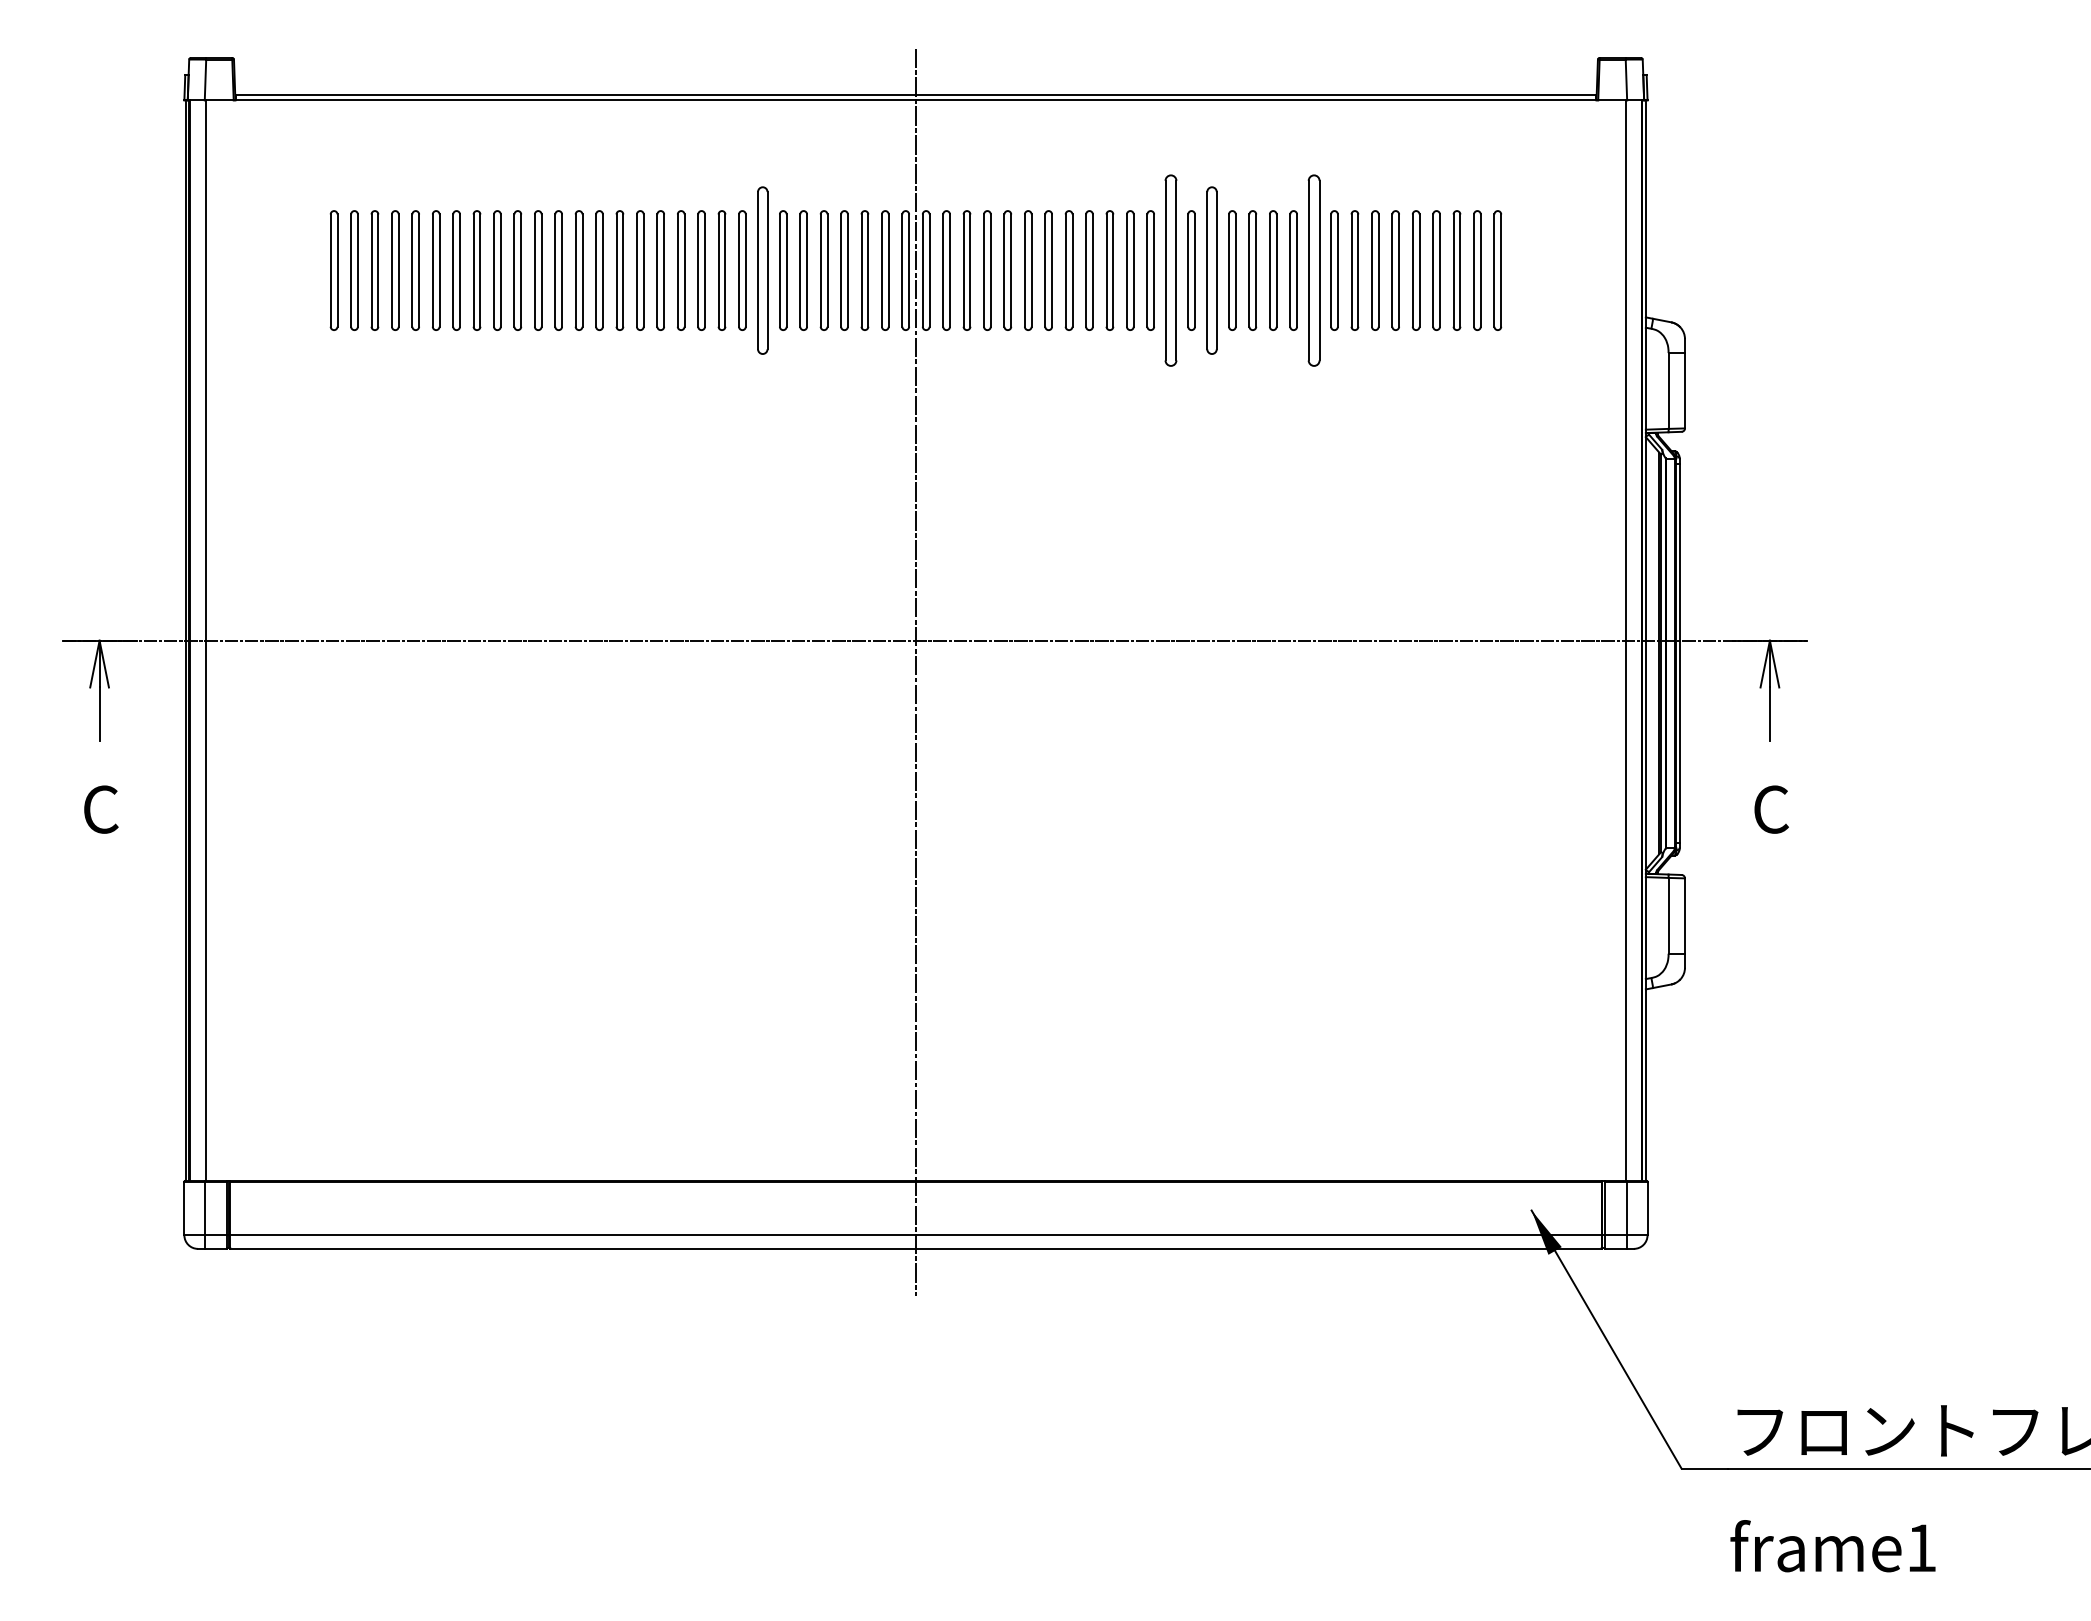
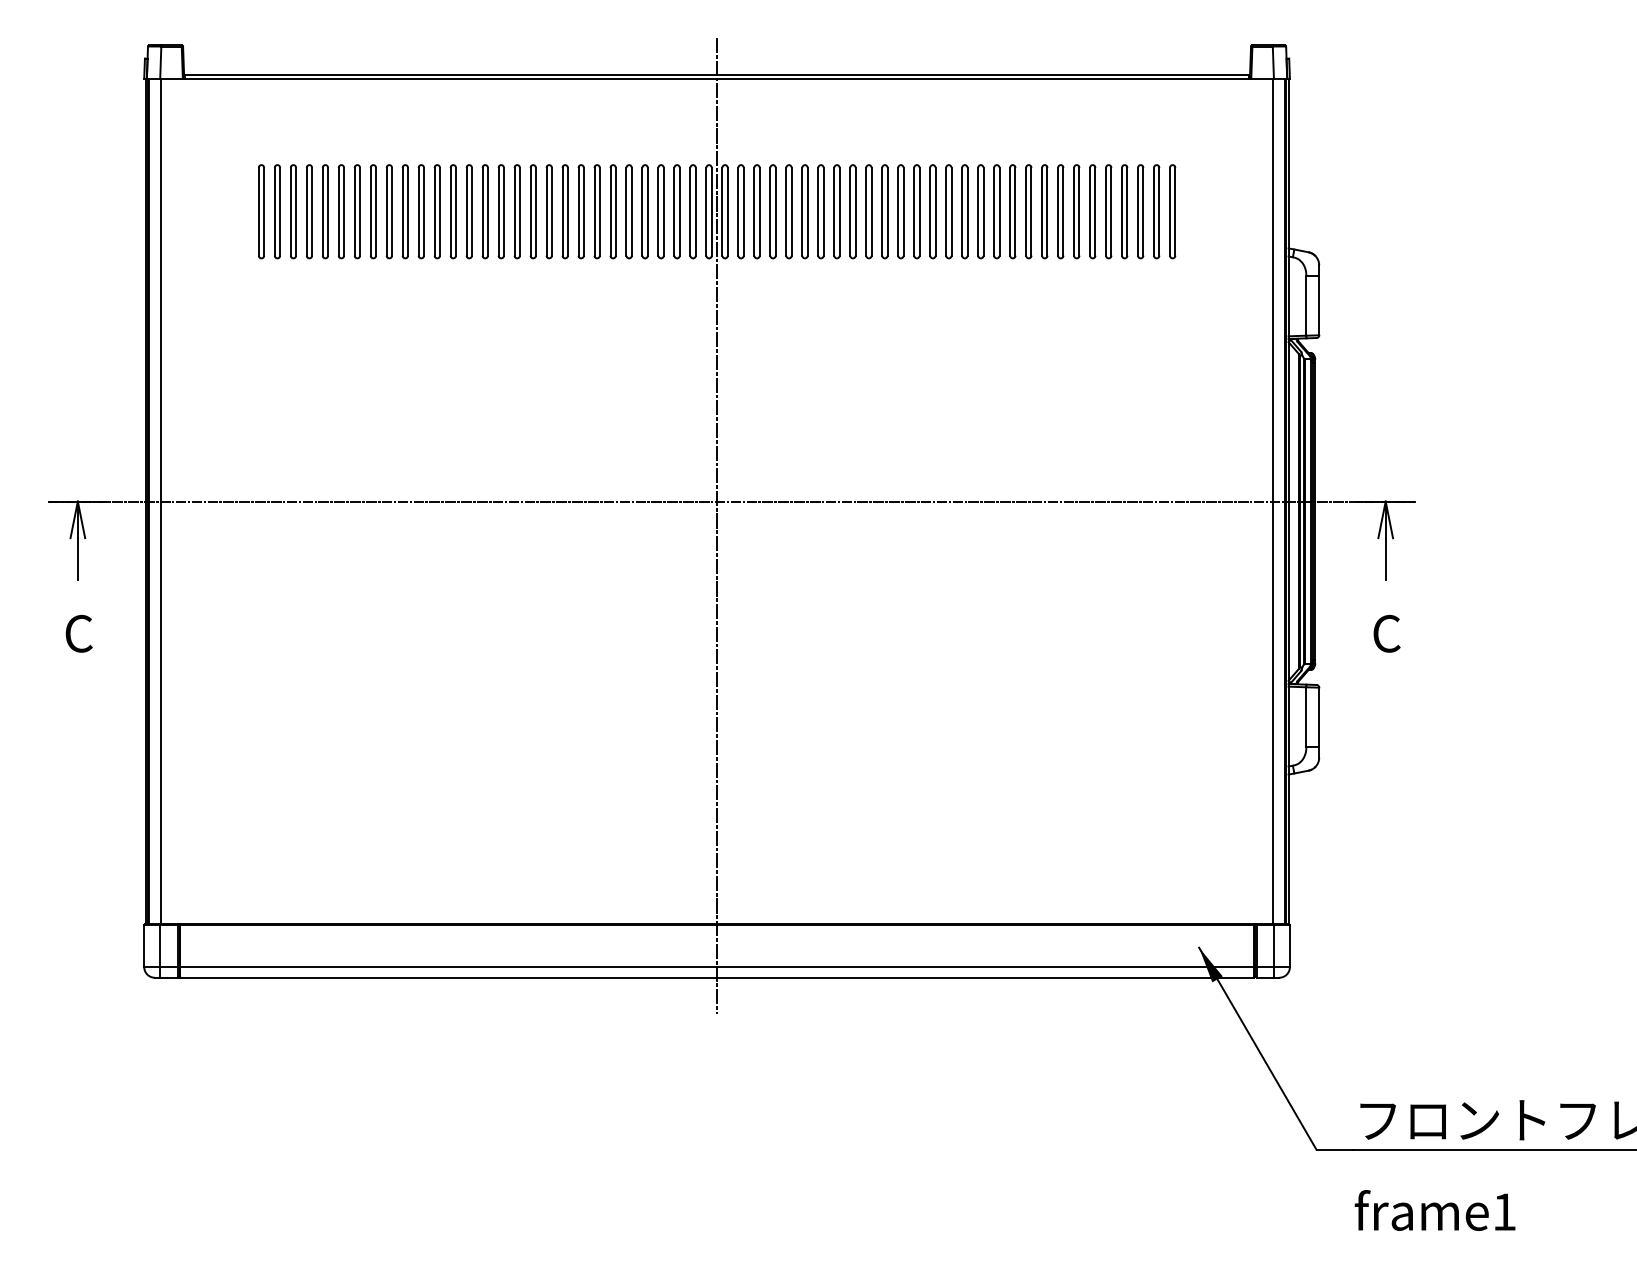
part: (762, 270) -> (596, 211), size x0.71
part: (1171, 270) -> (917, 211), size x0.62
part: (1211, 270) -> (948, 211), size x0.71
part: (1313, 270) -> (1028, 211), size x0.62

